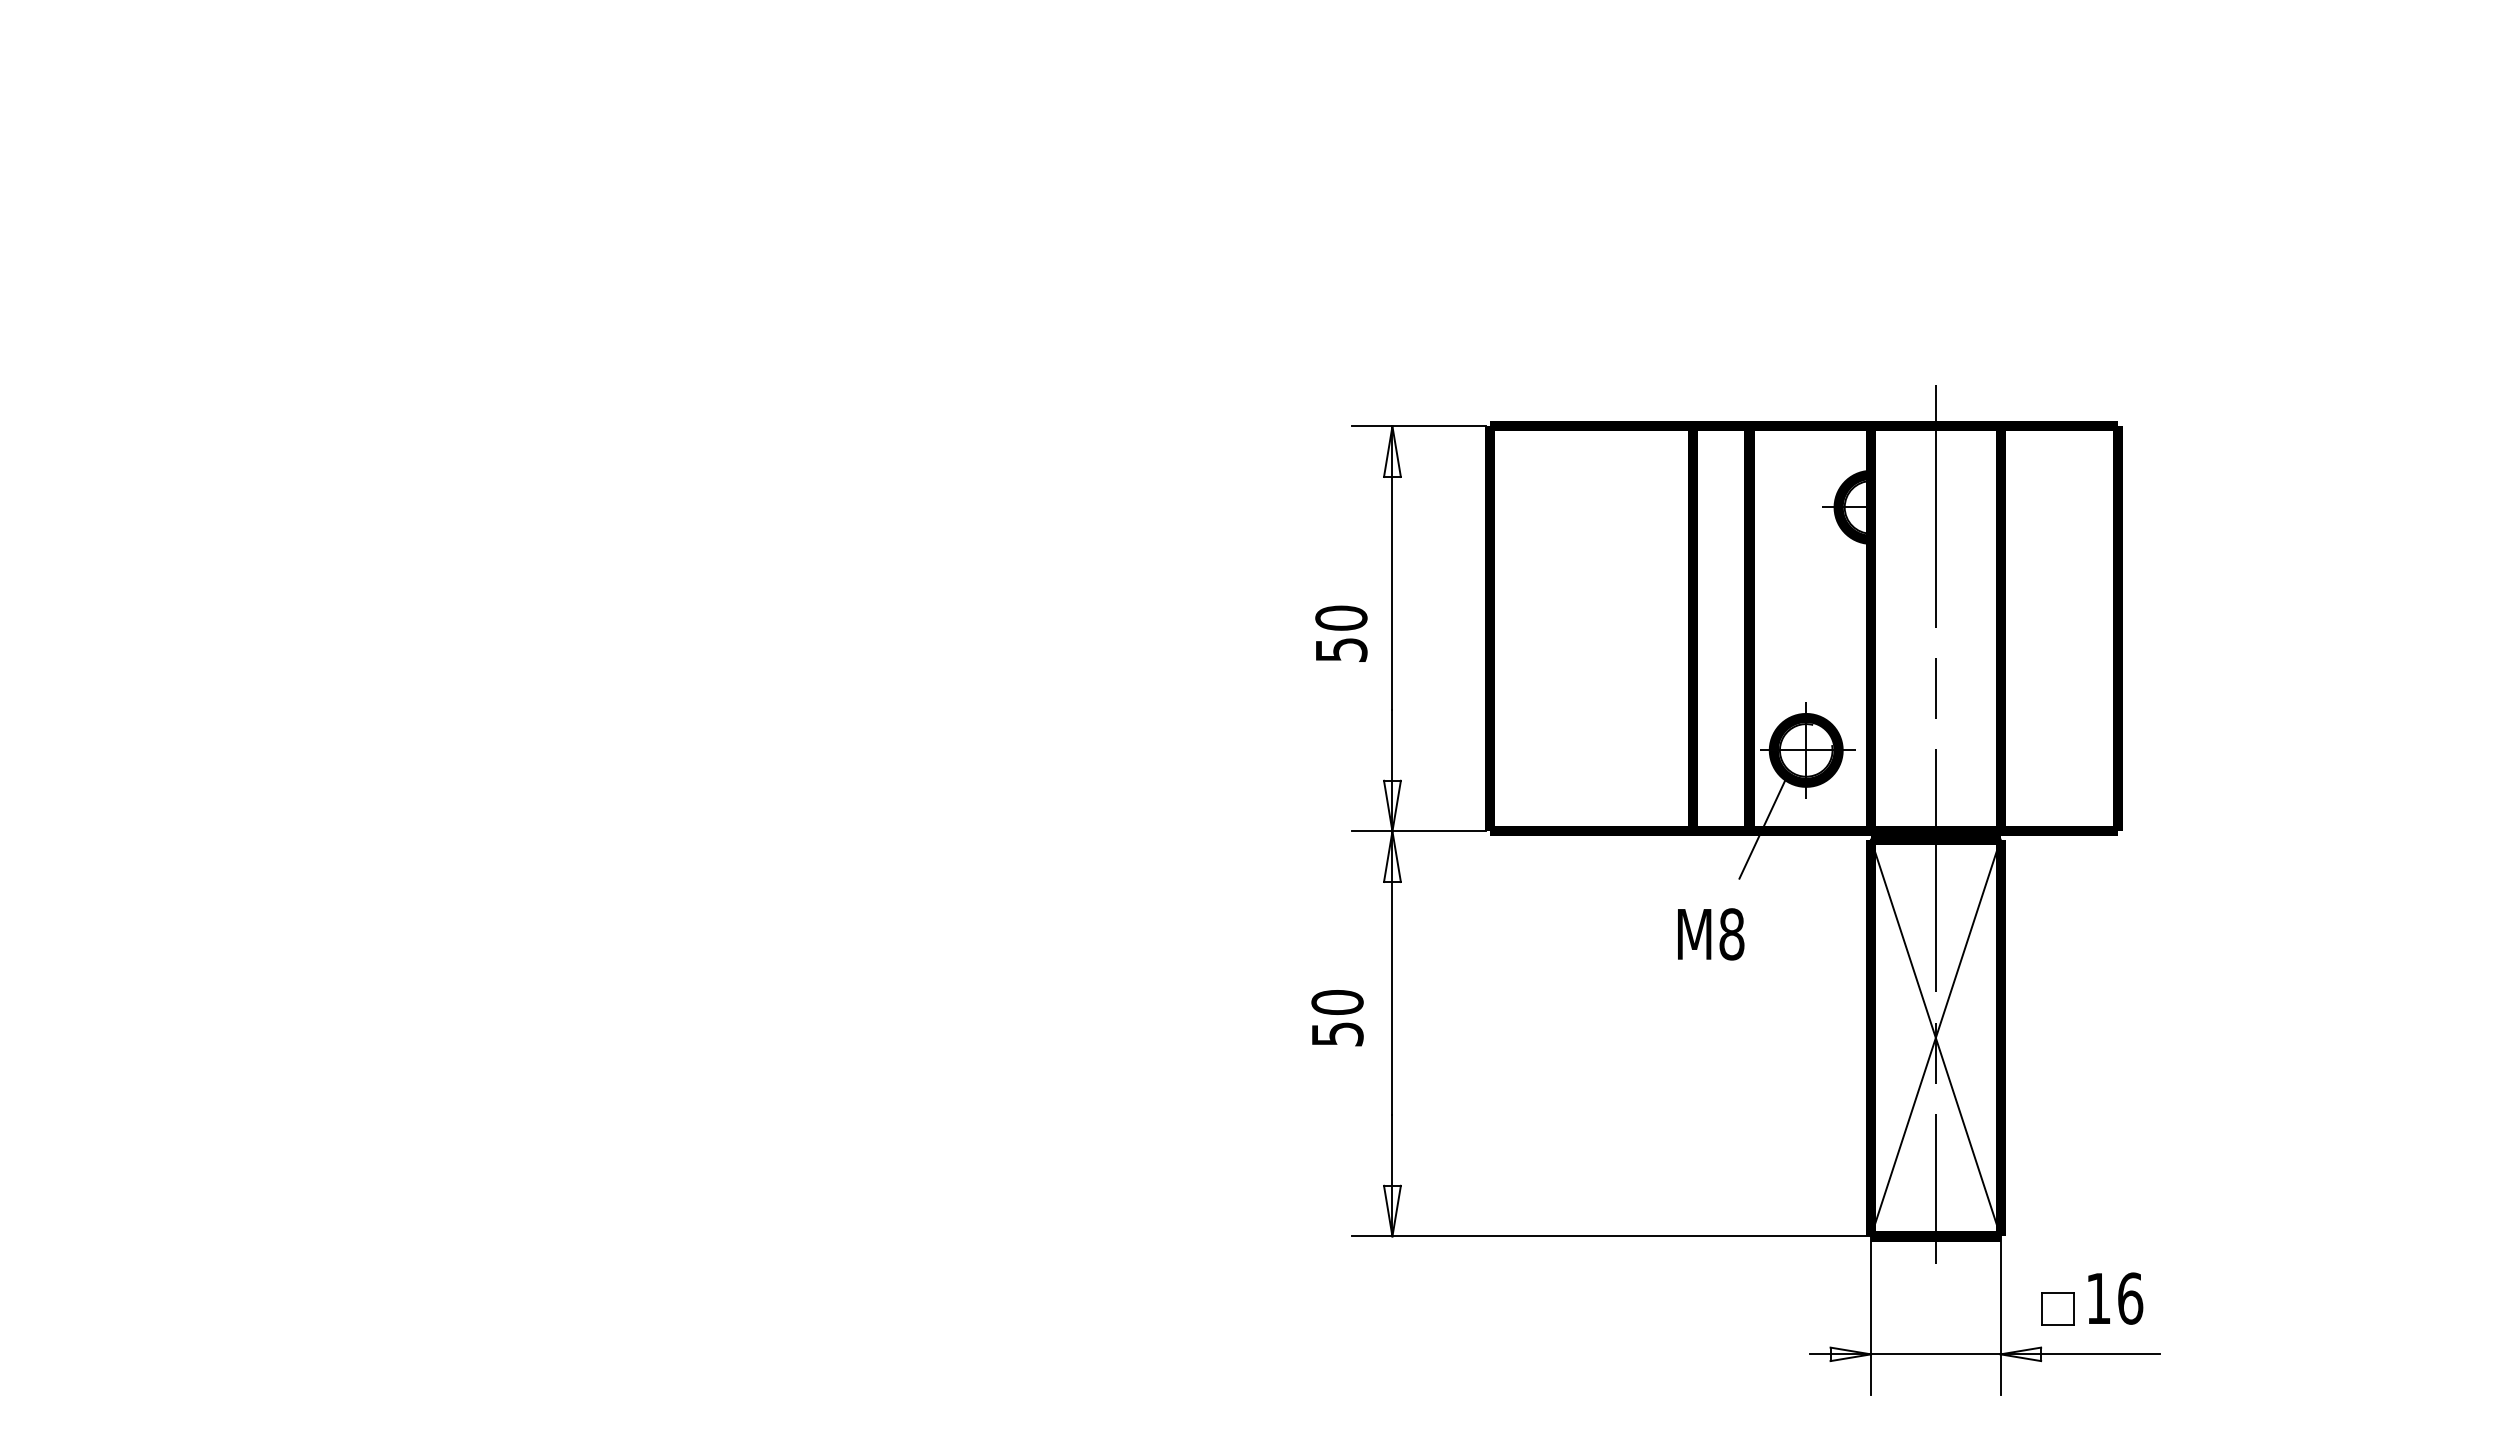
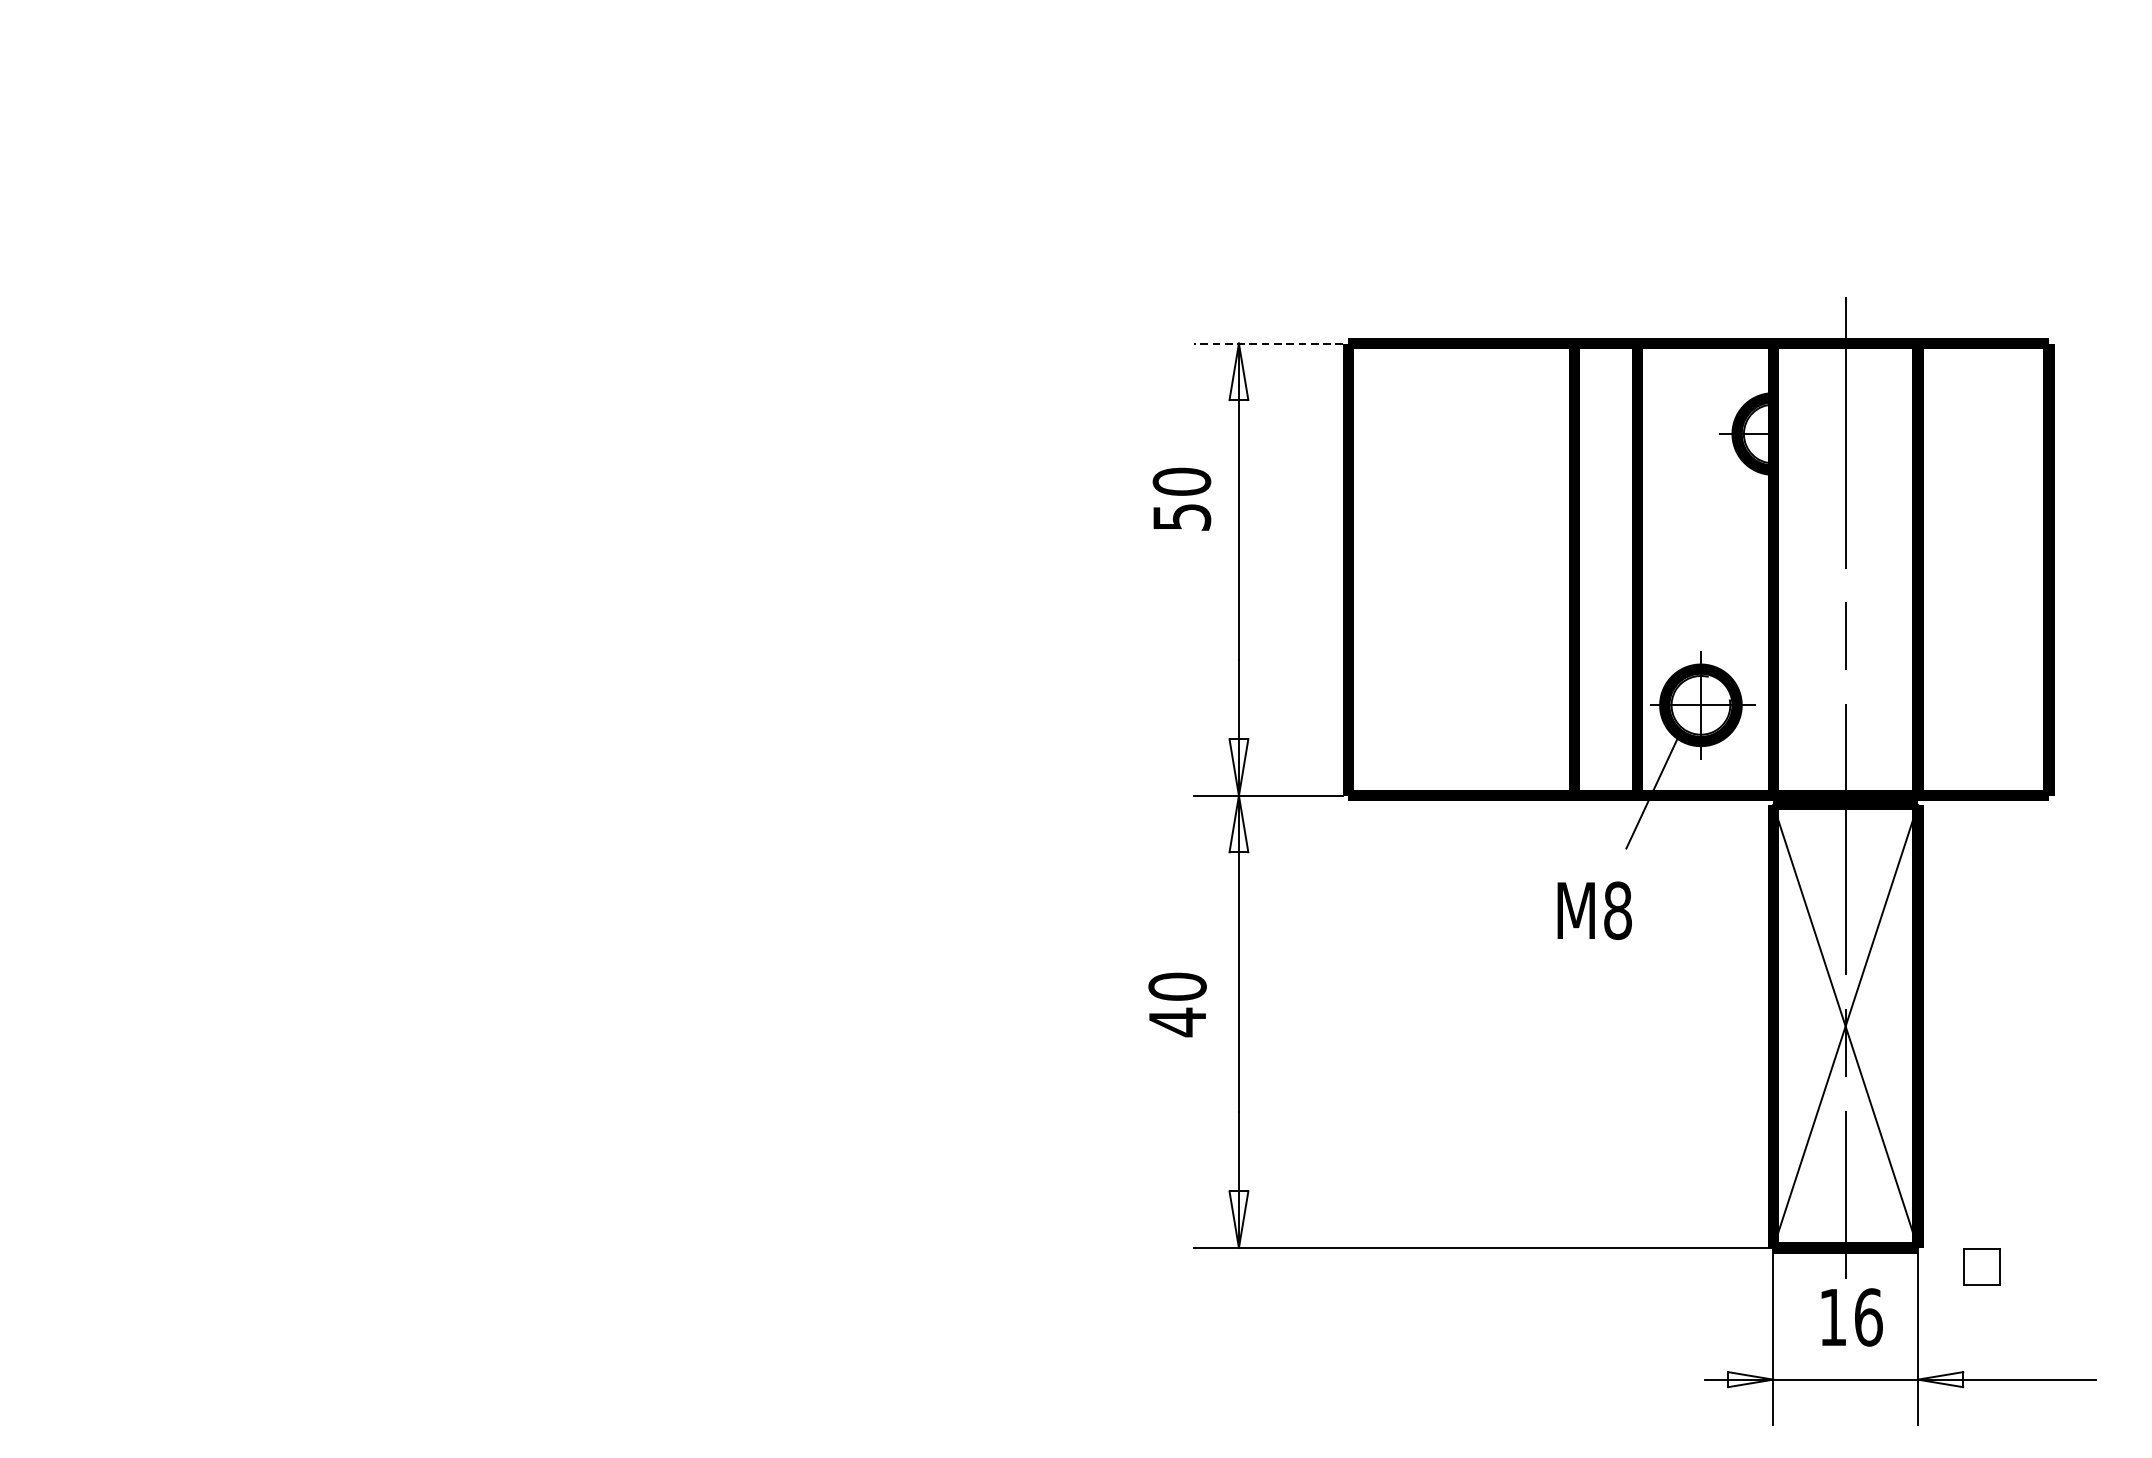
line: (1418, 426) -> (1268, 343), solid -> dashed
text: (1341, 633) -> (1182, 498), moved
text: (1337, 1034) -> (1177, 1022), 50 -> 40
text: (2115, 1298) -> (1851, 1317), moved
part: (2057, 1308) -> (1981, 1265), moved

